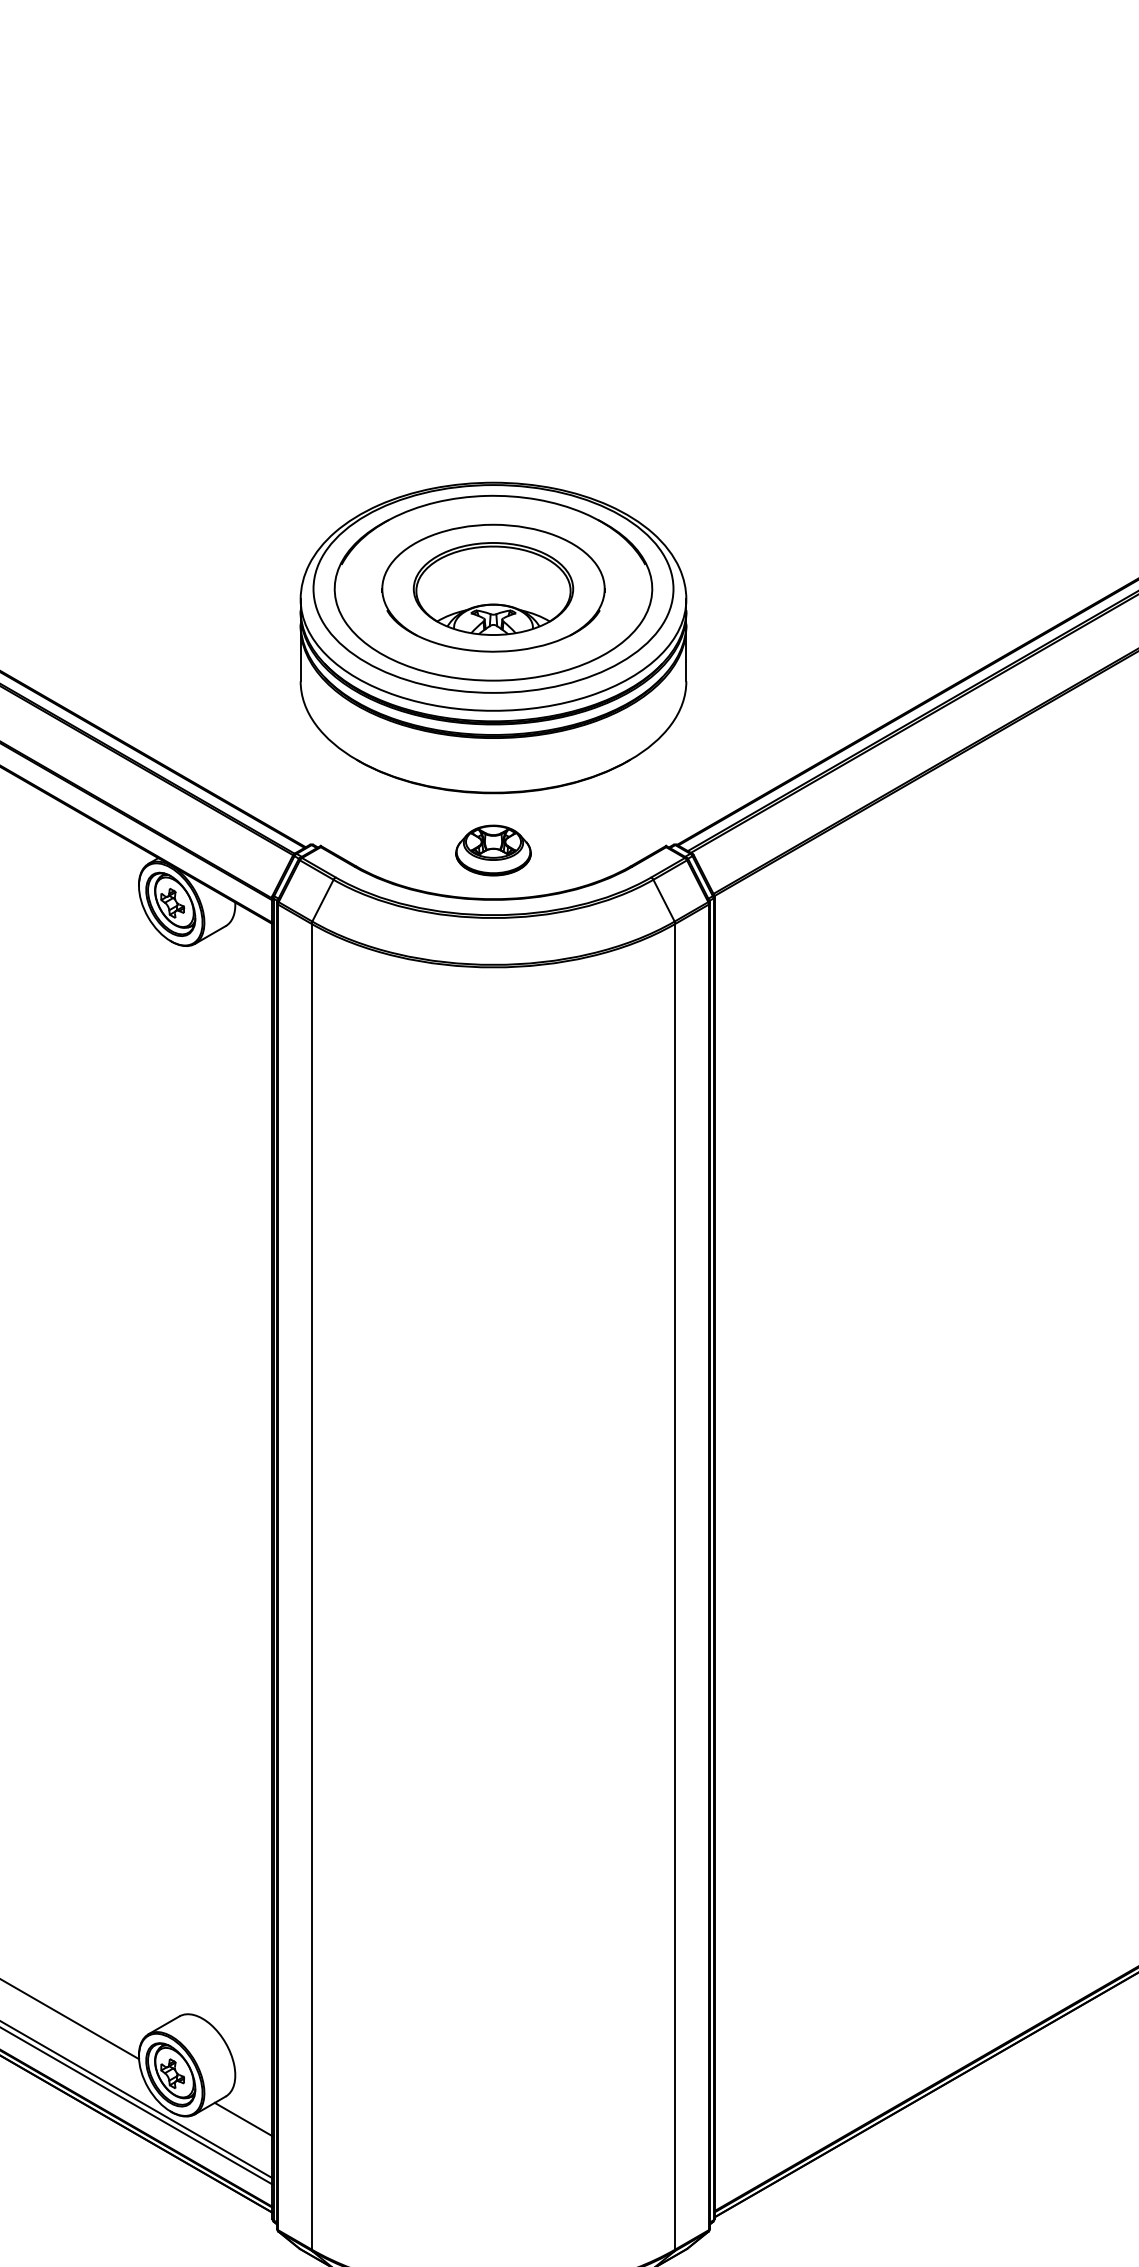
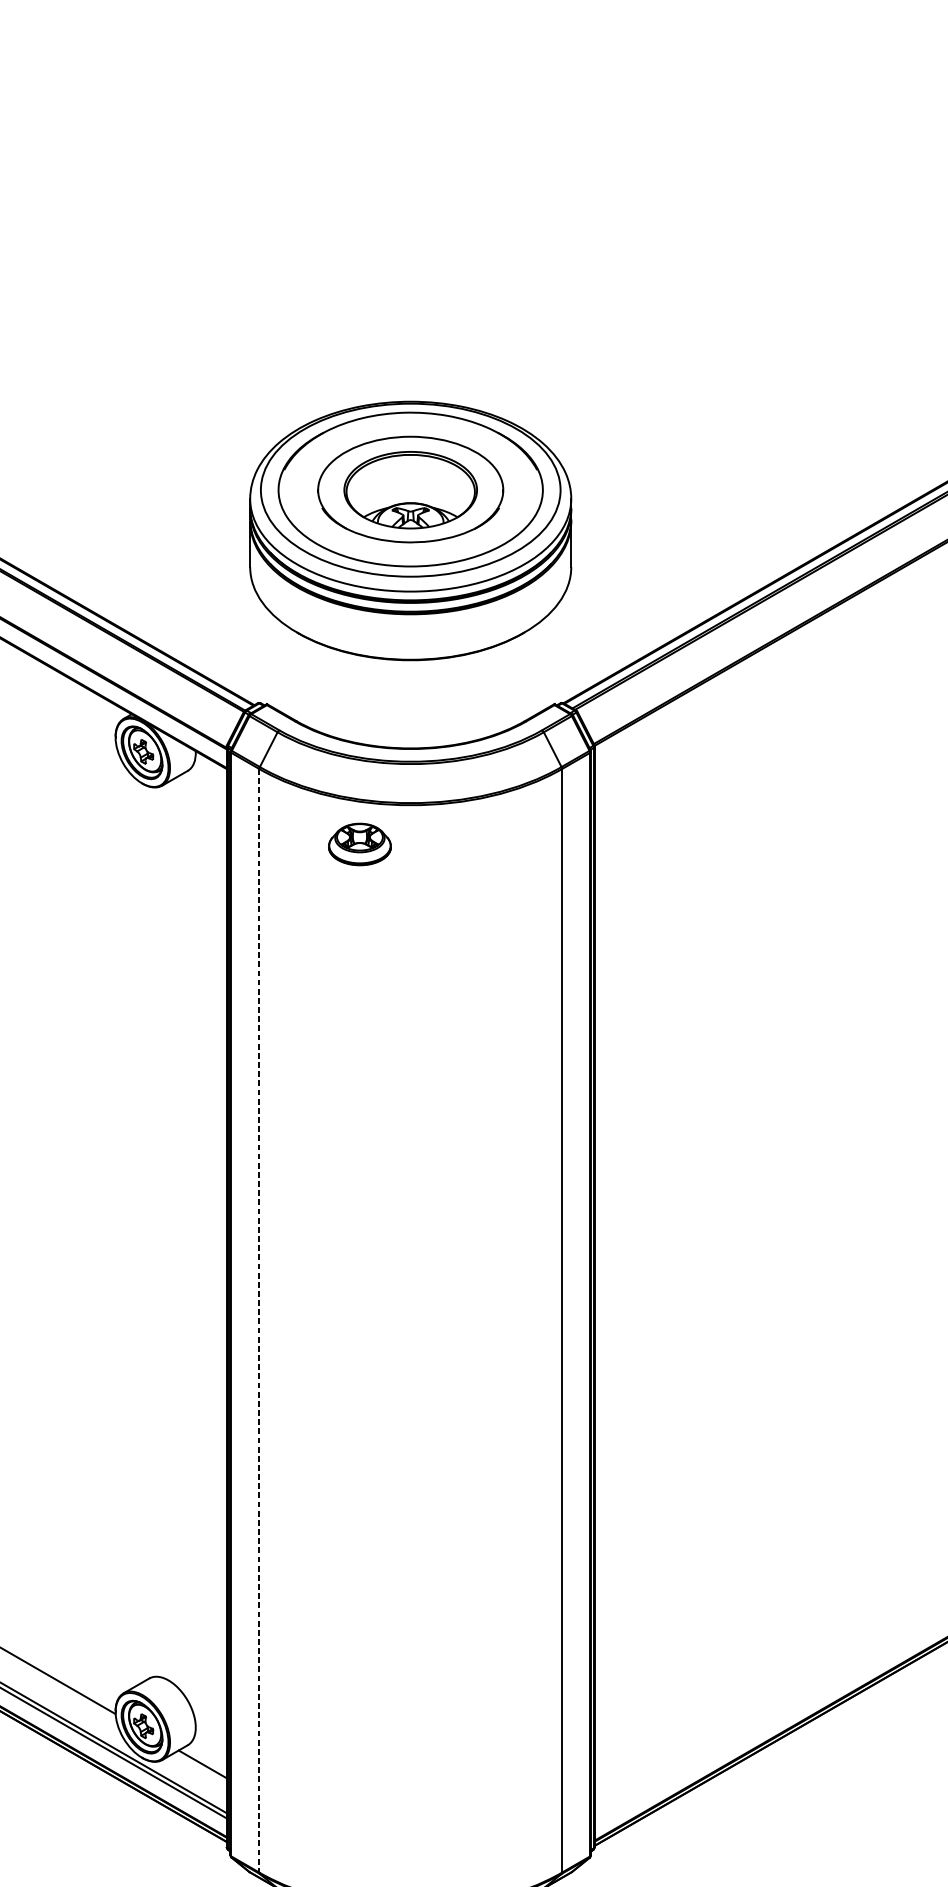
part: (493, 850) -> (359, 844), moved
line: (311, 1586) -> (259, 1320), solid -> dashed

